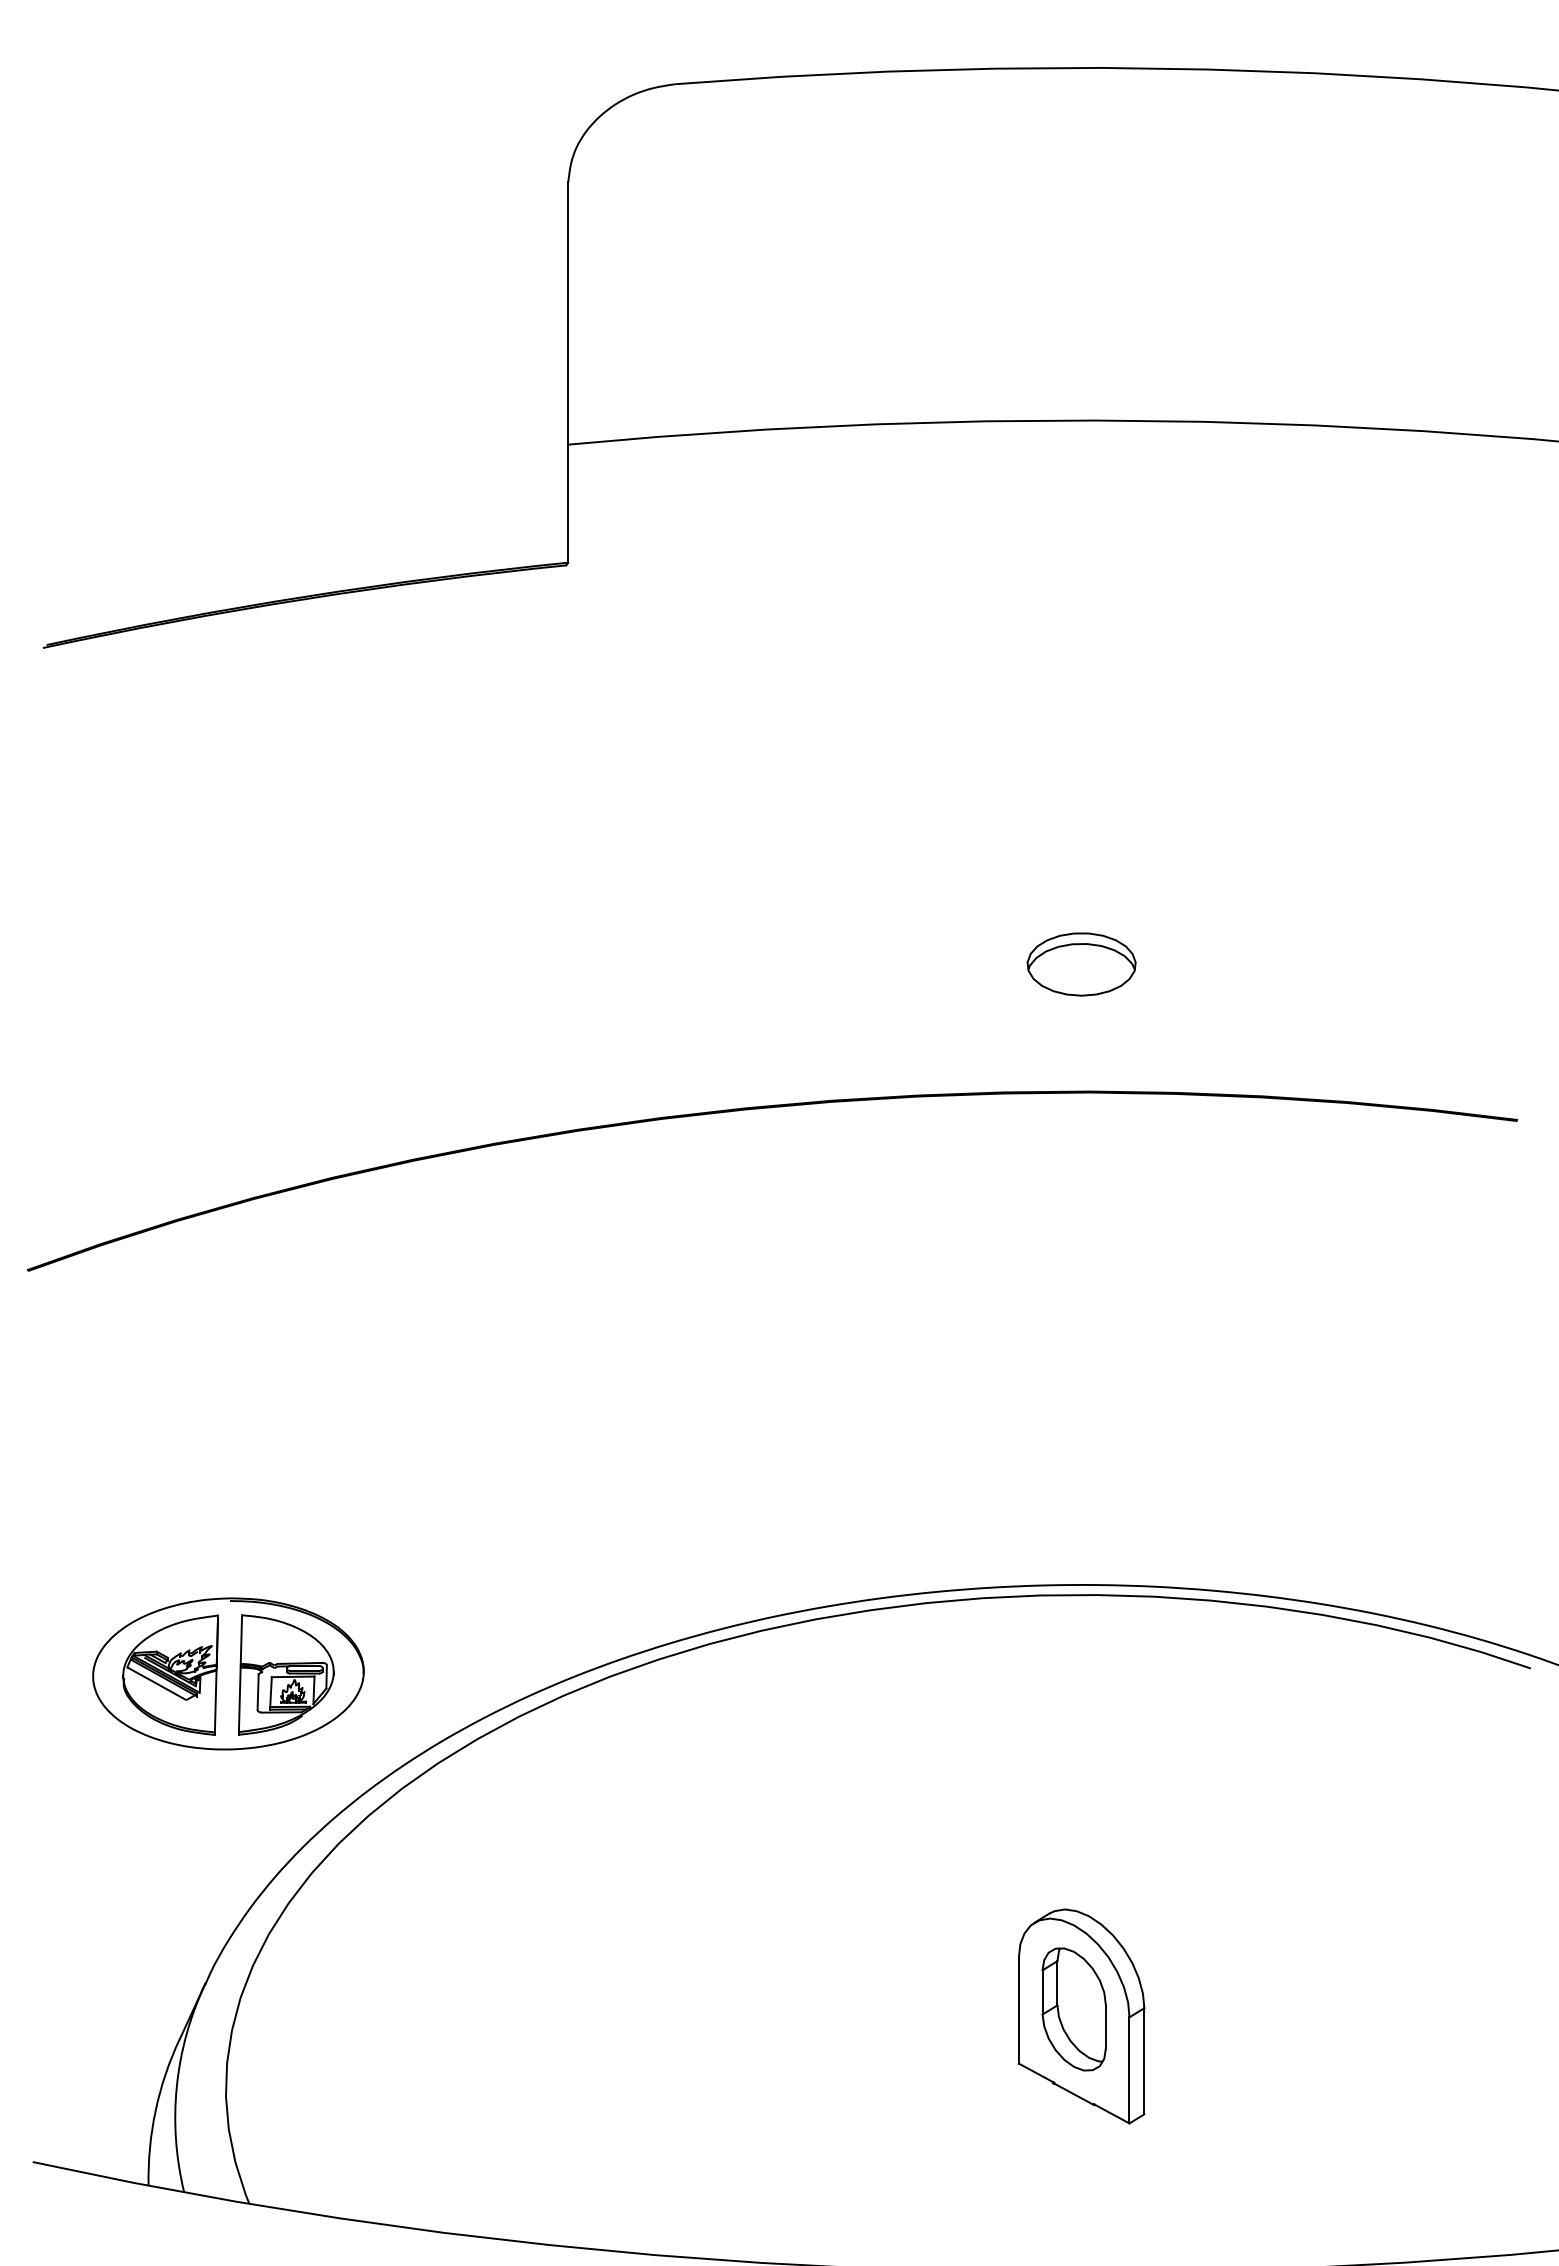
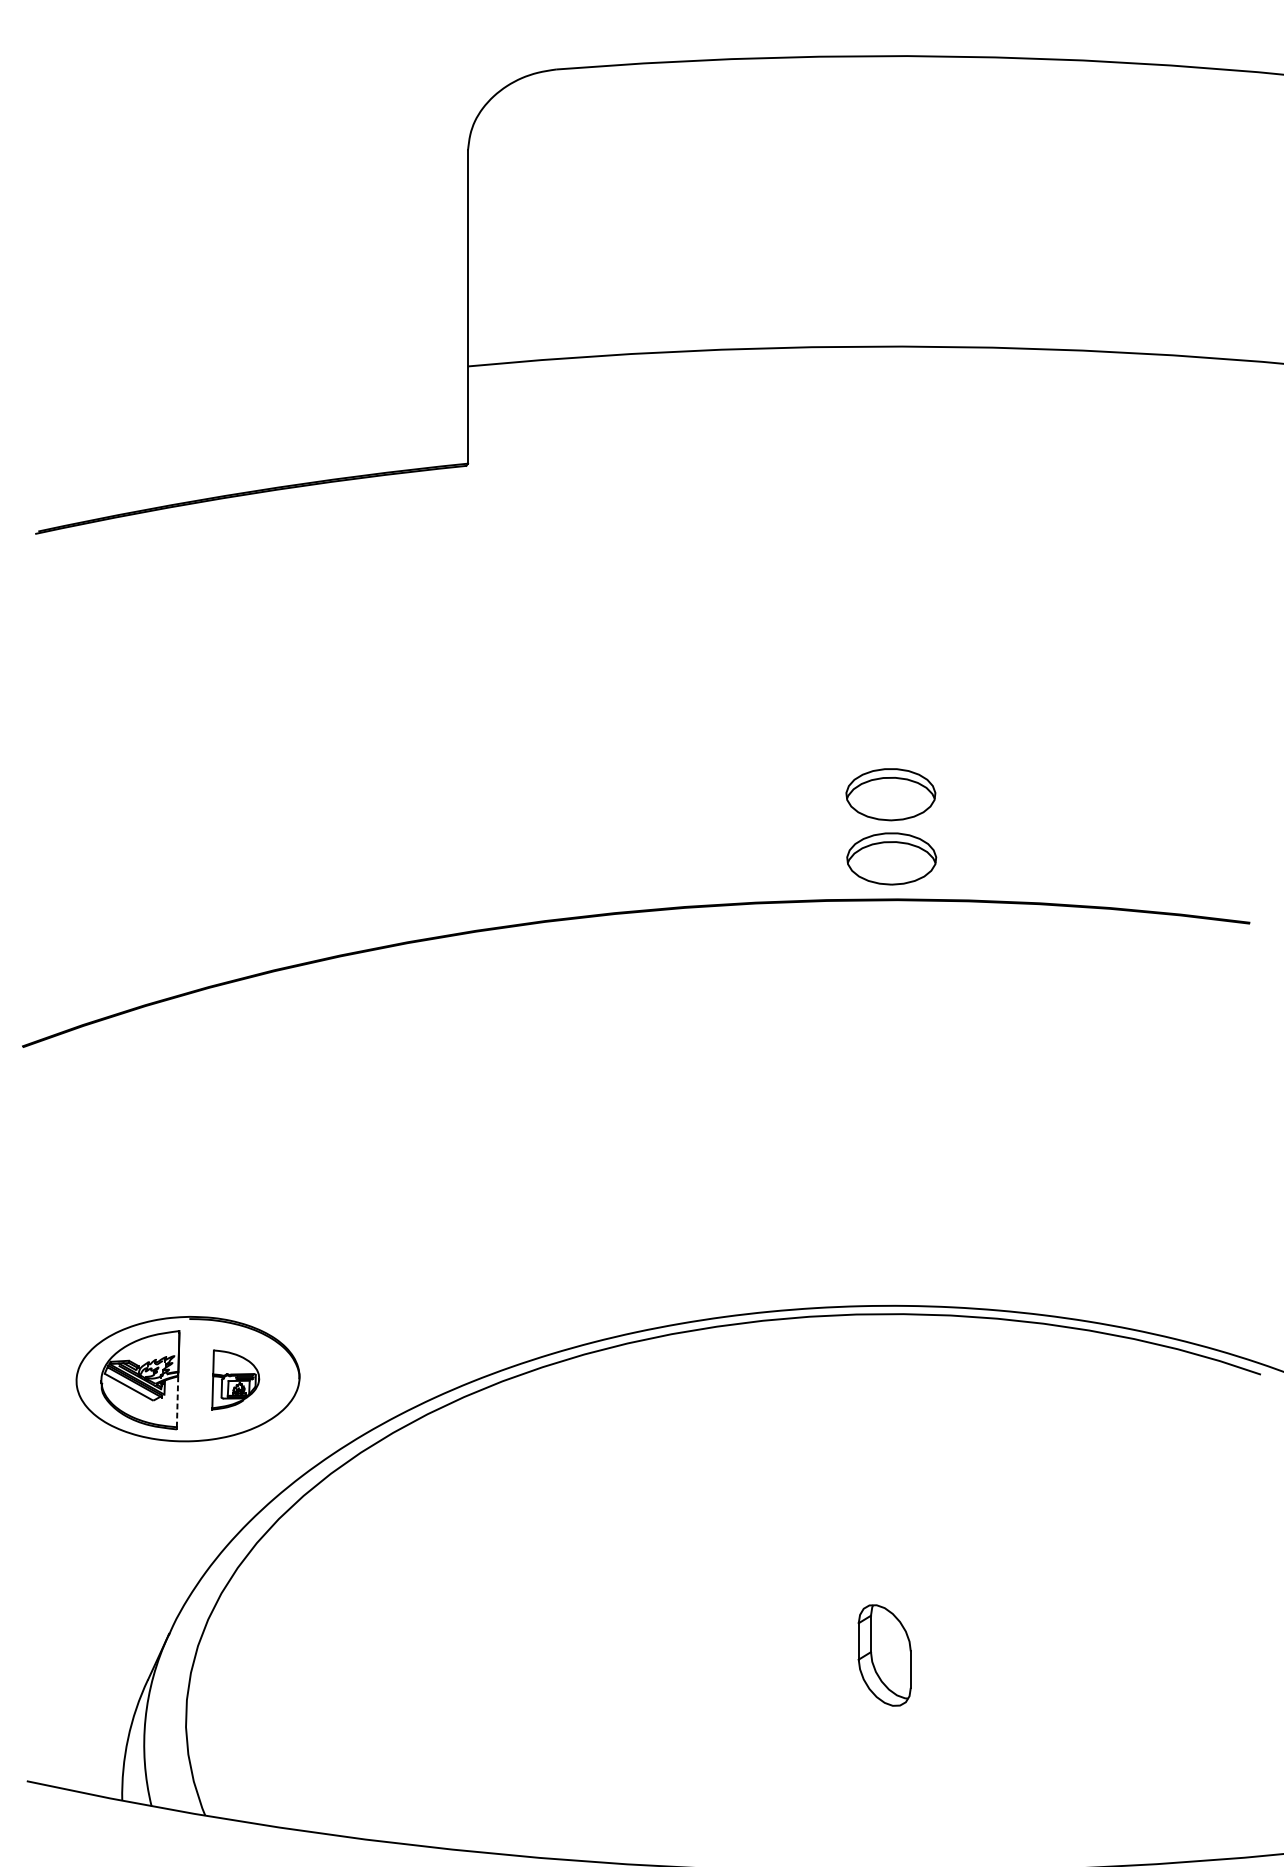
part: (1082, 1042) -> (891, 858), added
part: (286, 1674) -> (235, 1379), size x0.6
line: (215, 1701) -> (177, 1401), solid -> dashed
part: (1081, 2016) -> (890, 1661), removed

